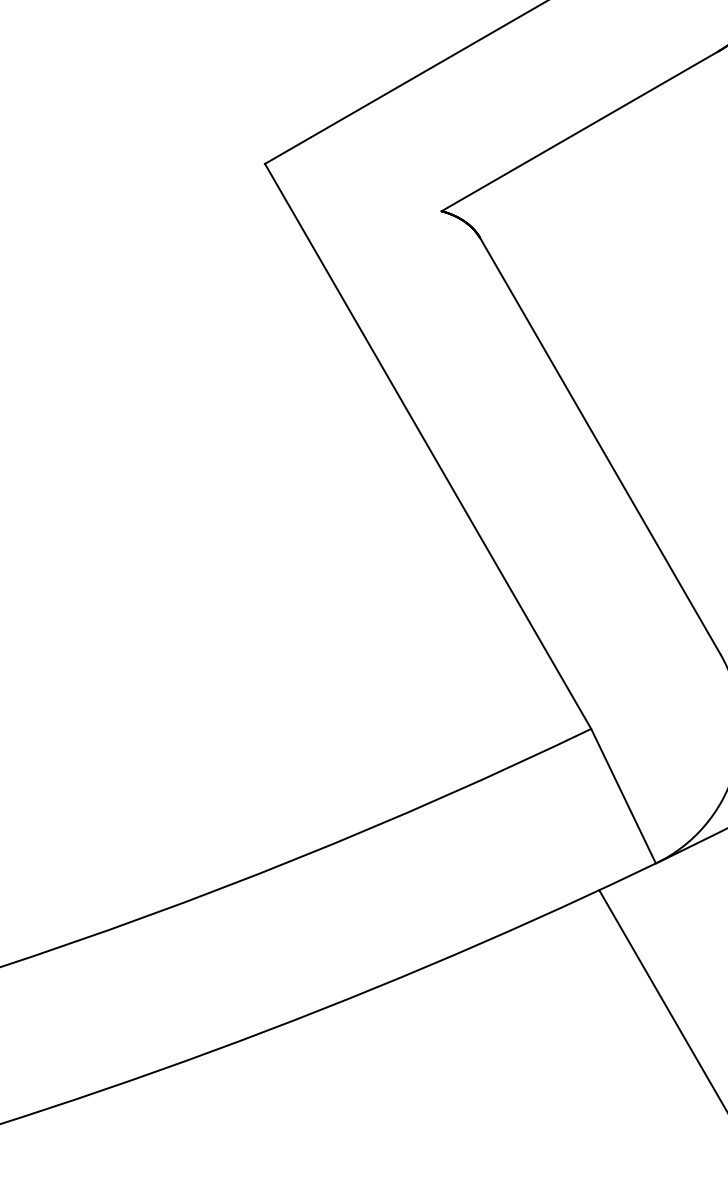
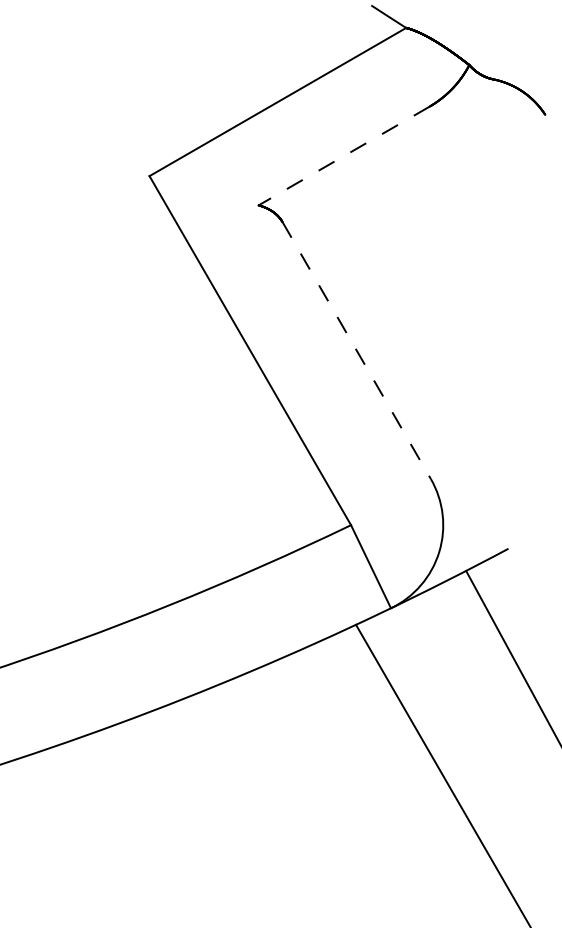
line: (580, 132) -> (344, 156), solid -> dashed
line: (600, 446) -> (356, 350), solid -> dashed

